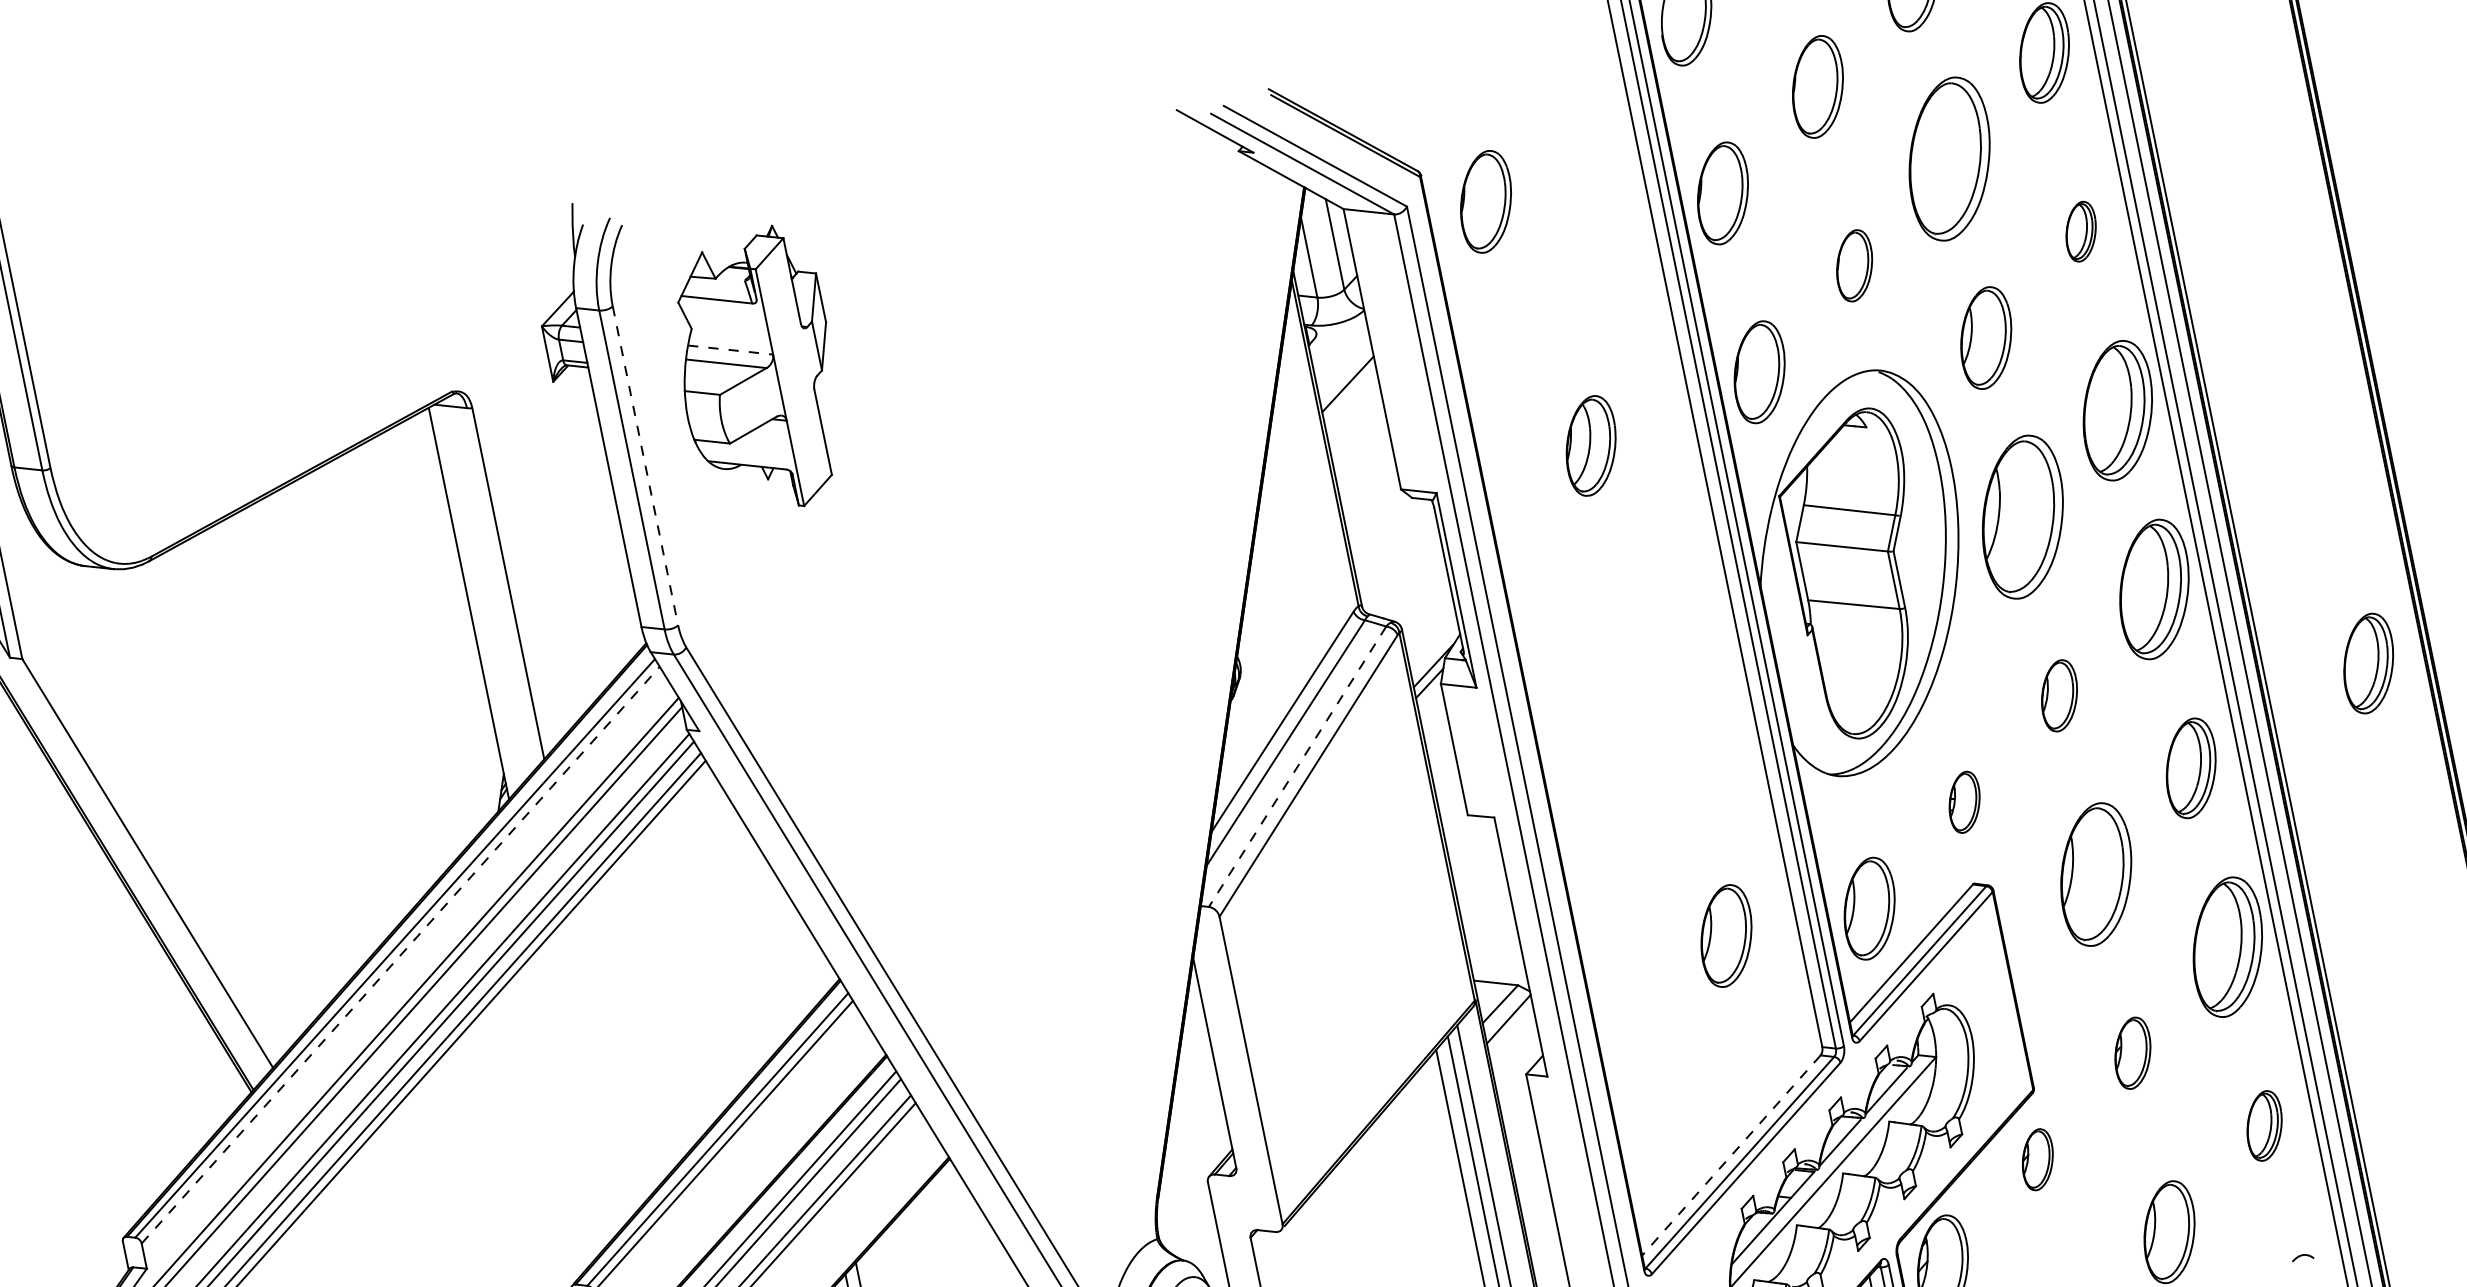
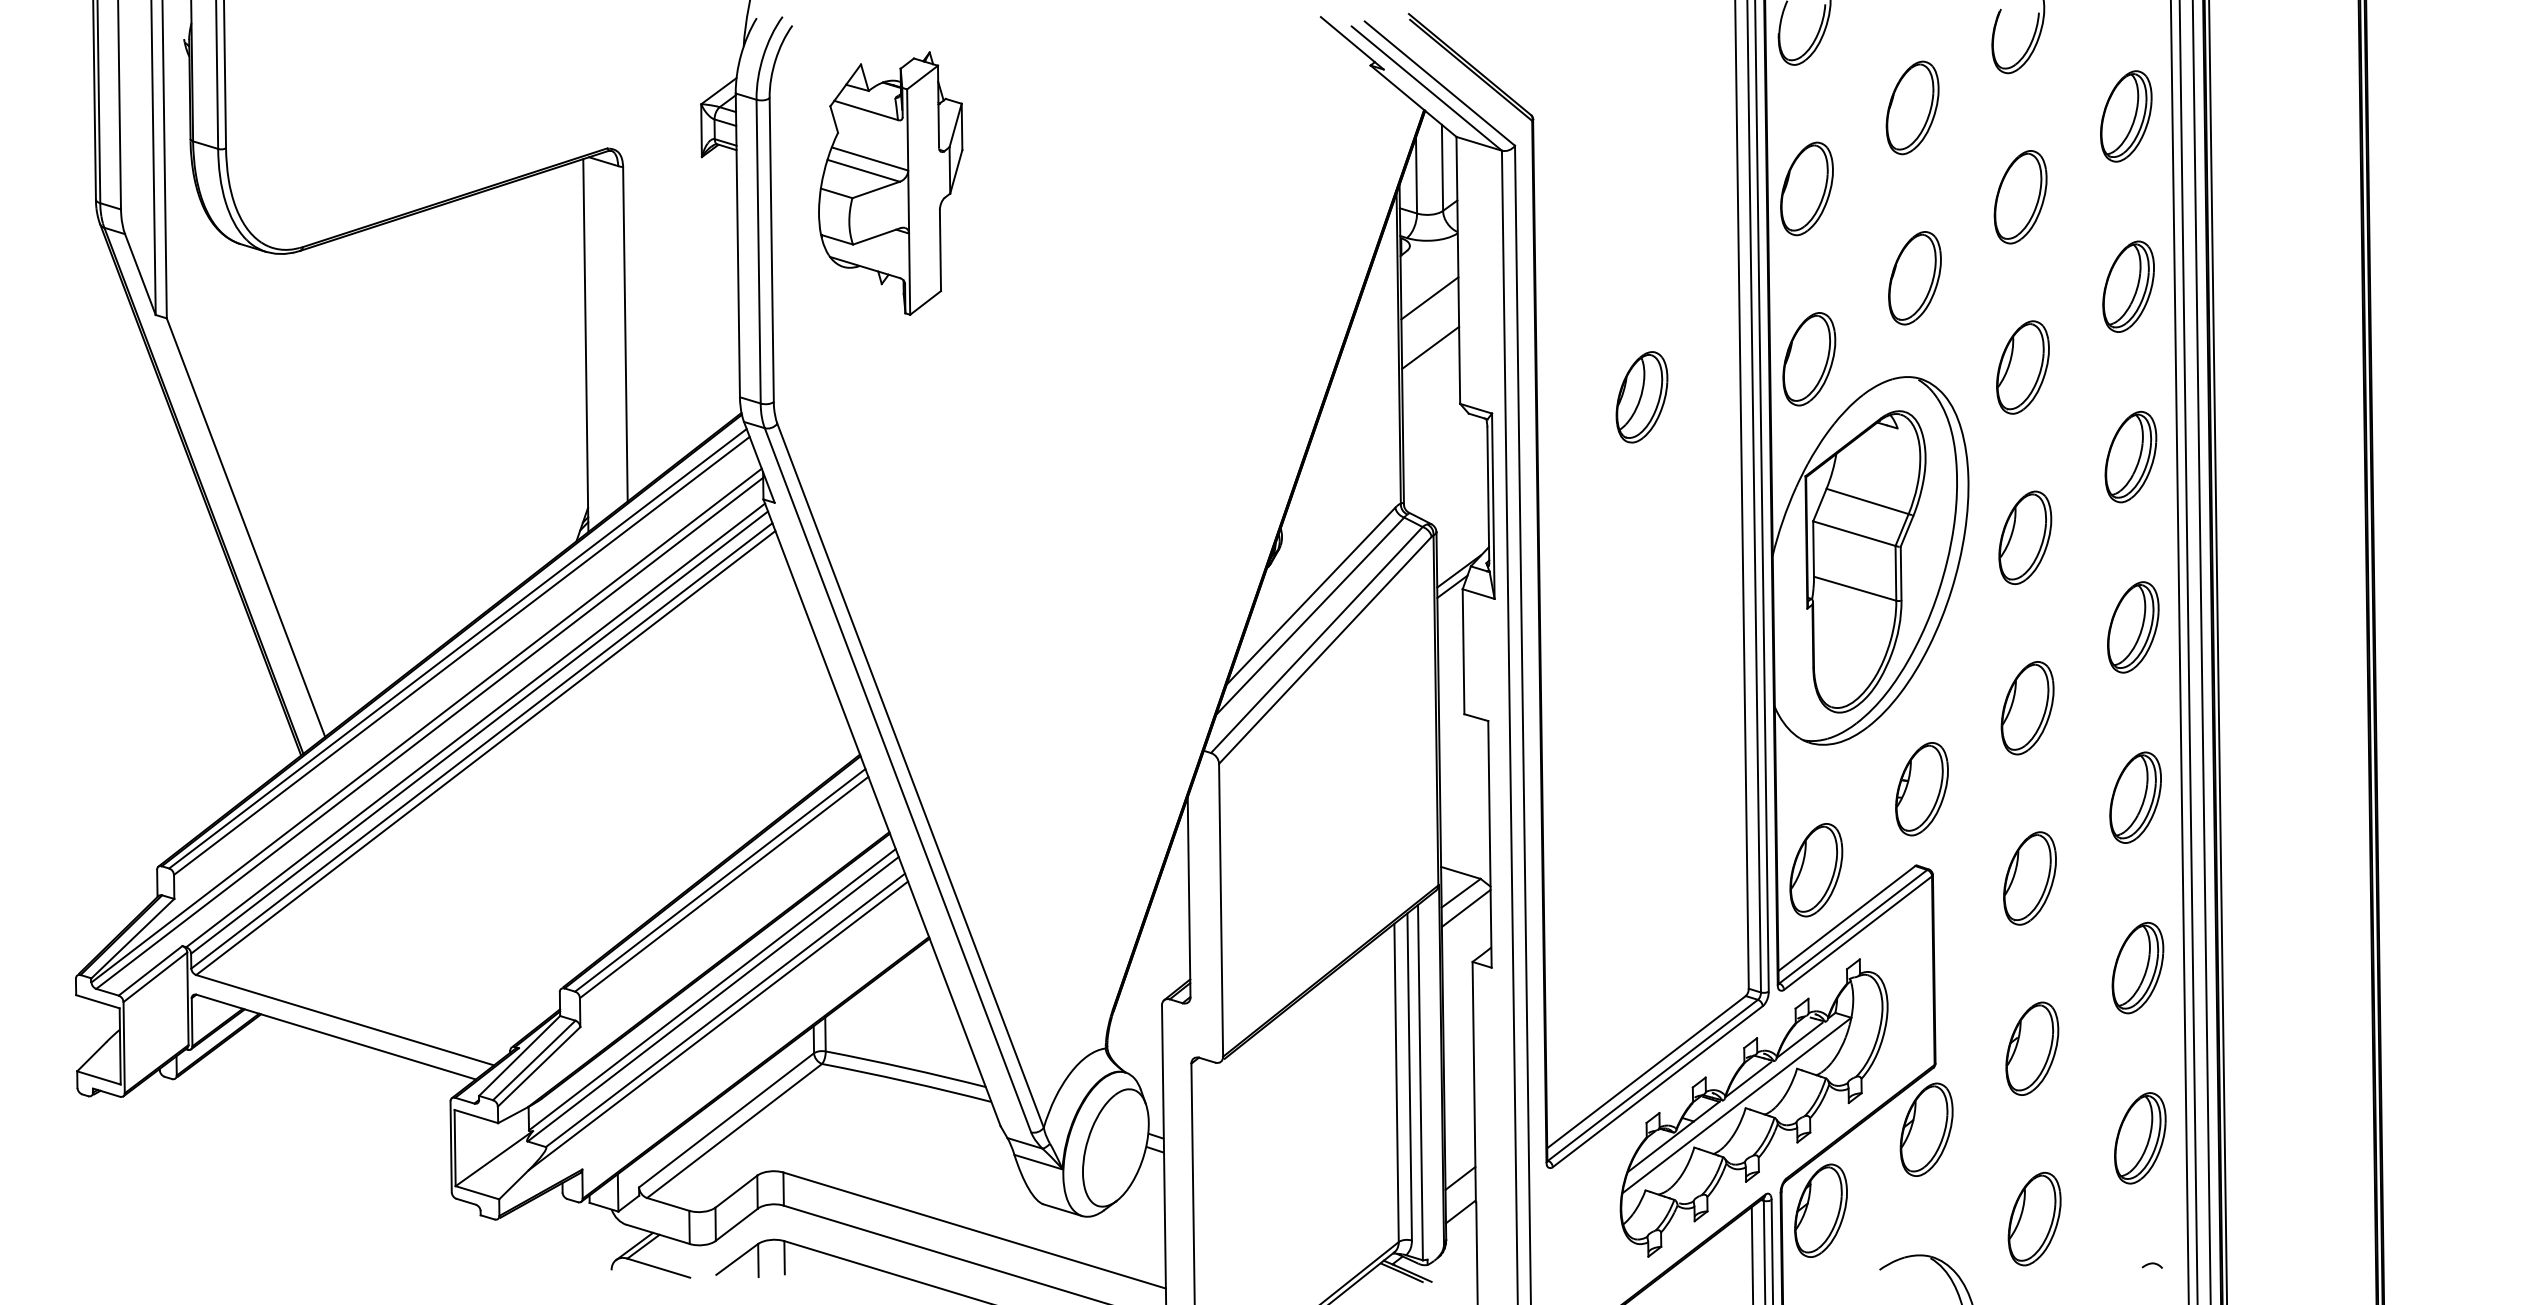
part: (1949, 159) -> (2020, 197), size x0.62
part: (1486, 202) -> (1588, 155), removed
part: (2081, 231) -> (2128, 286), size x1.67
part: (1854, 266) -> (1914, 278), size x1.43
line: (731, 350) -> (870, 159), dashed -> solid
part: (2117, 410) -> (2130, 456), size x0.71
line: (1358, 435) -> (1430, 347), added
line: (645, 466) -> (771, 250), dashed -> solid
part: (2023, 516) -> (2025, 537), size x0.62
part: (2154, 589) -> (2133, 627), size x0.71
part: (2368, 663) -> (2316, 732), removed
part: (2059, 696) -> (2027, 708), size x1.43
line: (1297, 767) -> (1316, 640), dashed -> solid
part: (1964, 802) -> (1921, 789), size x1.67
part: (2095, 874) -> (2029, 878), size x0.71
part: (1726, 936) -> (1680, 870), removed
part: (2227, 946) -> (2137, 967), size x0.71
line: (400, 954) -> (461, 655), dashed -> solid
part: (2132, 1053) -> (2032, 1048), size x1.43
part: (2264, 1126) -> (2140, 1138), size x1.43
line: (1731, 1155) -> (1646, 1072), dashed -> solid
part: (2037, 1159) -> (1926, 1129), size x1.67

